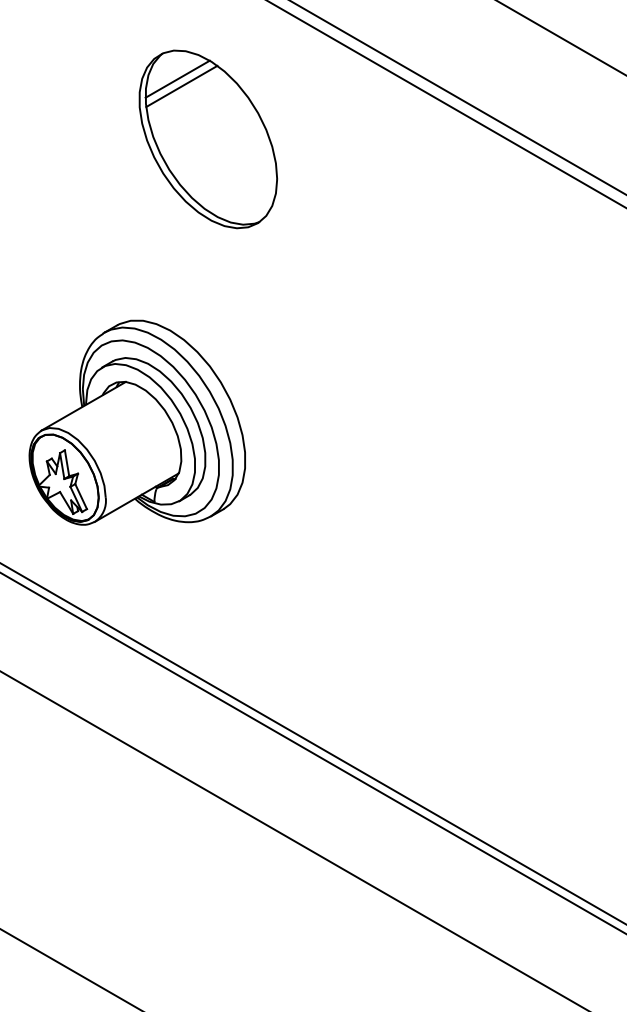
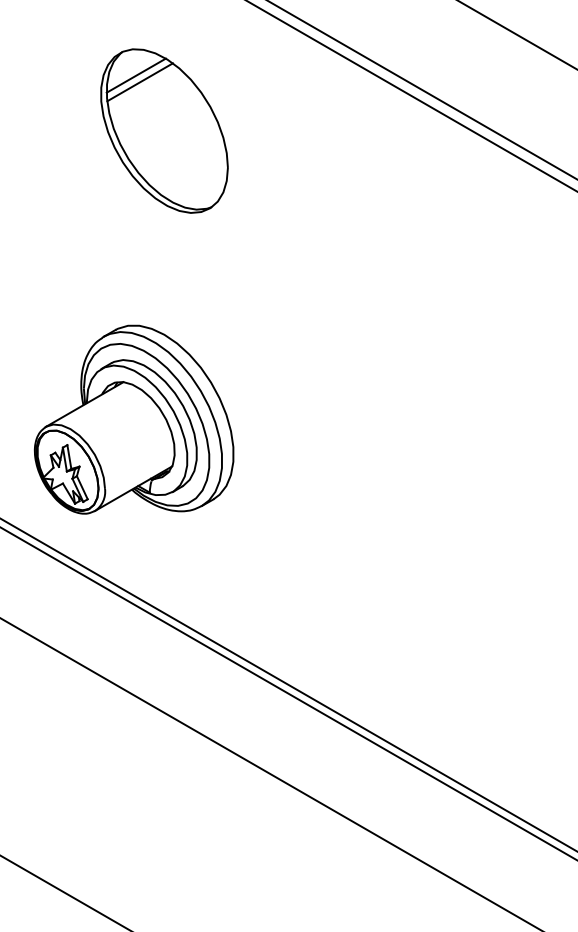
part: (207, 139) -> (163, 131), moved
part: (136, 422) -> (133, 419), moved

